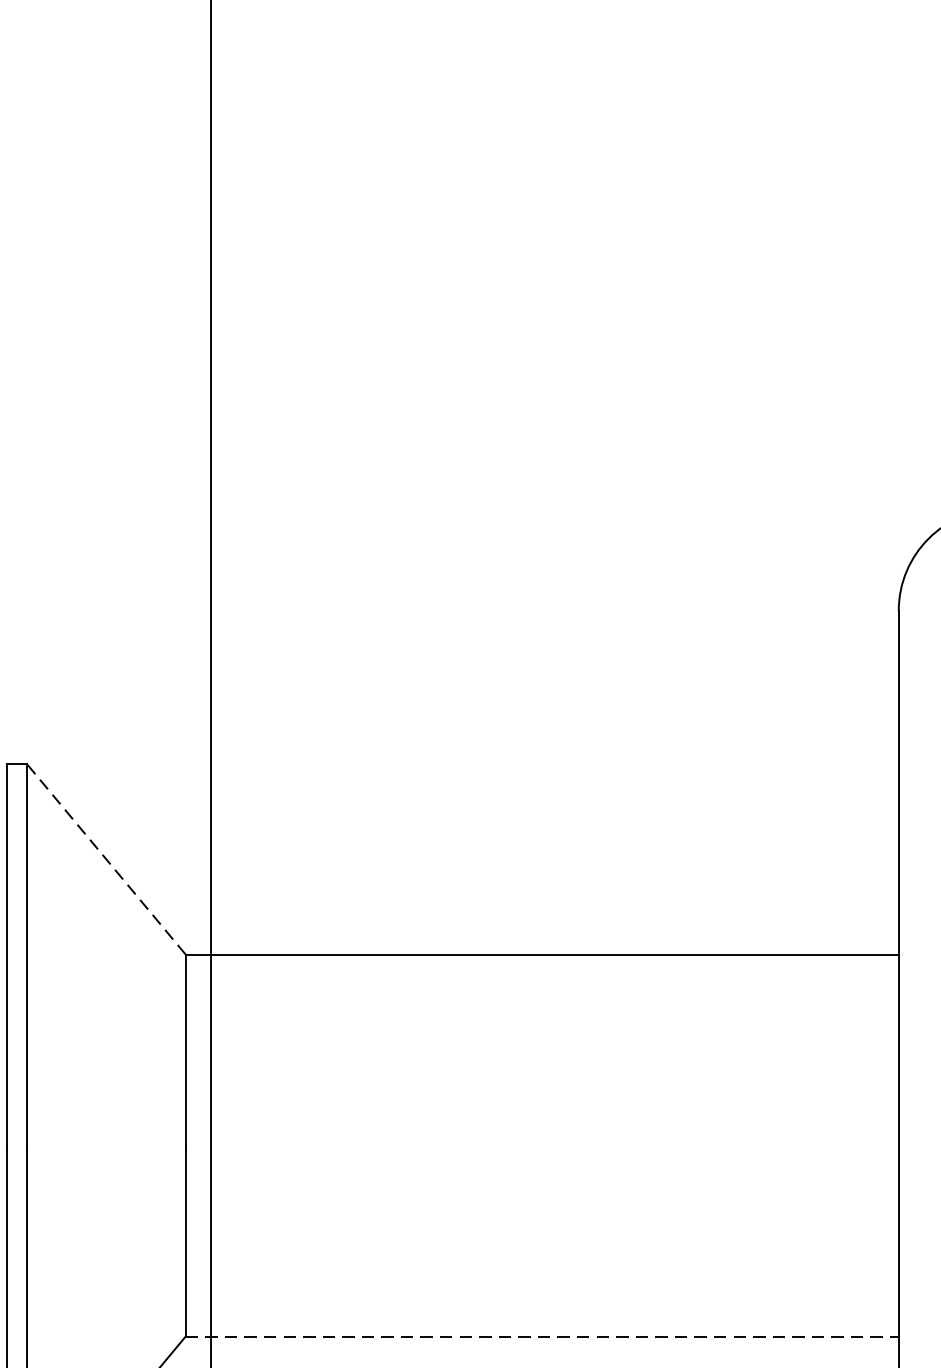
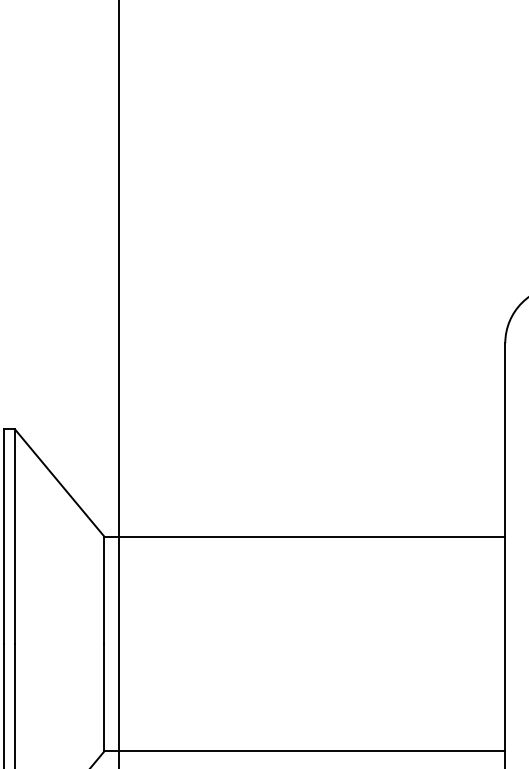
line: (105, 858) -> (59, 482), dashed -> solid
line: (543, 1336) -> (305, 751), dashed -> solid

